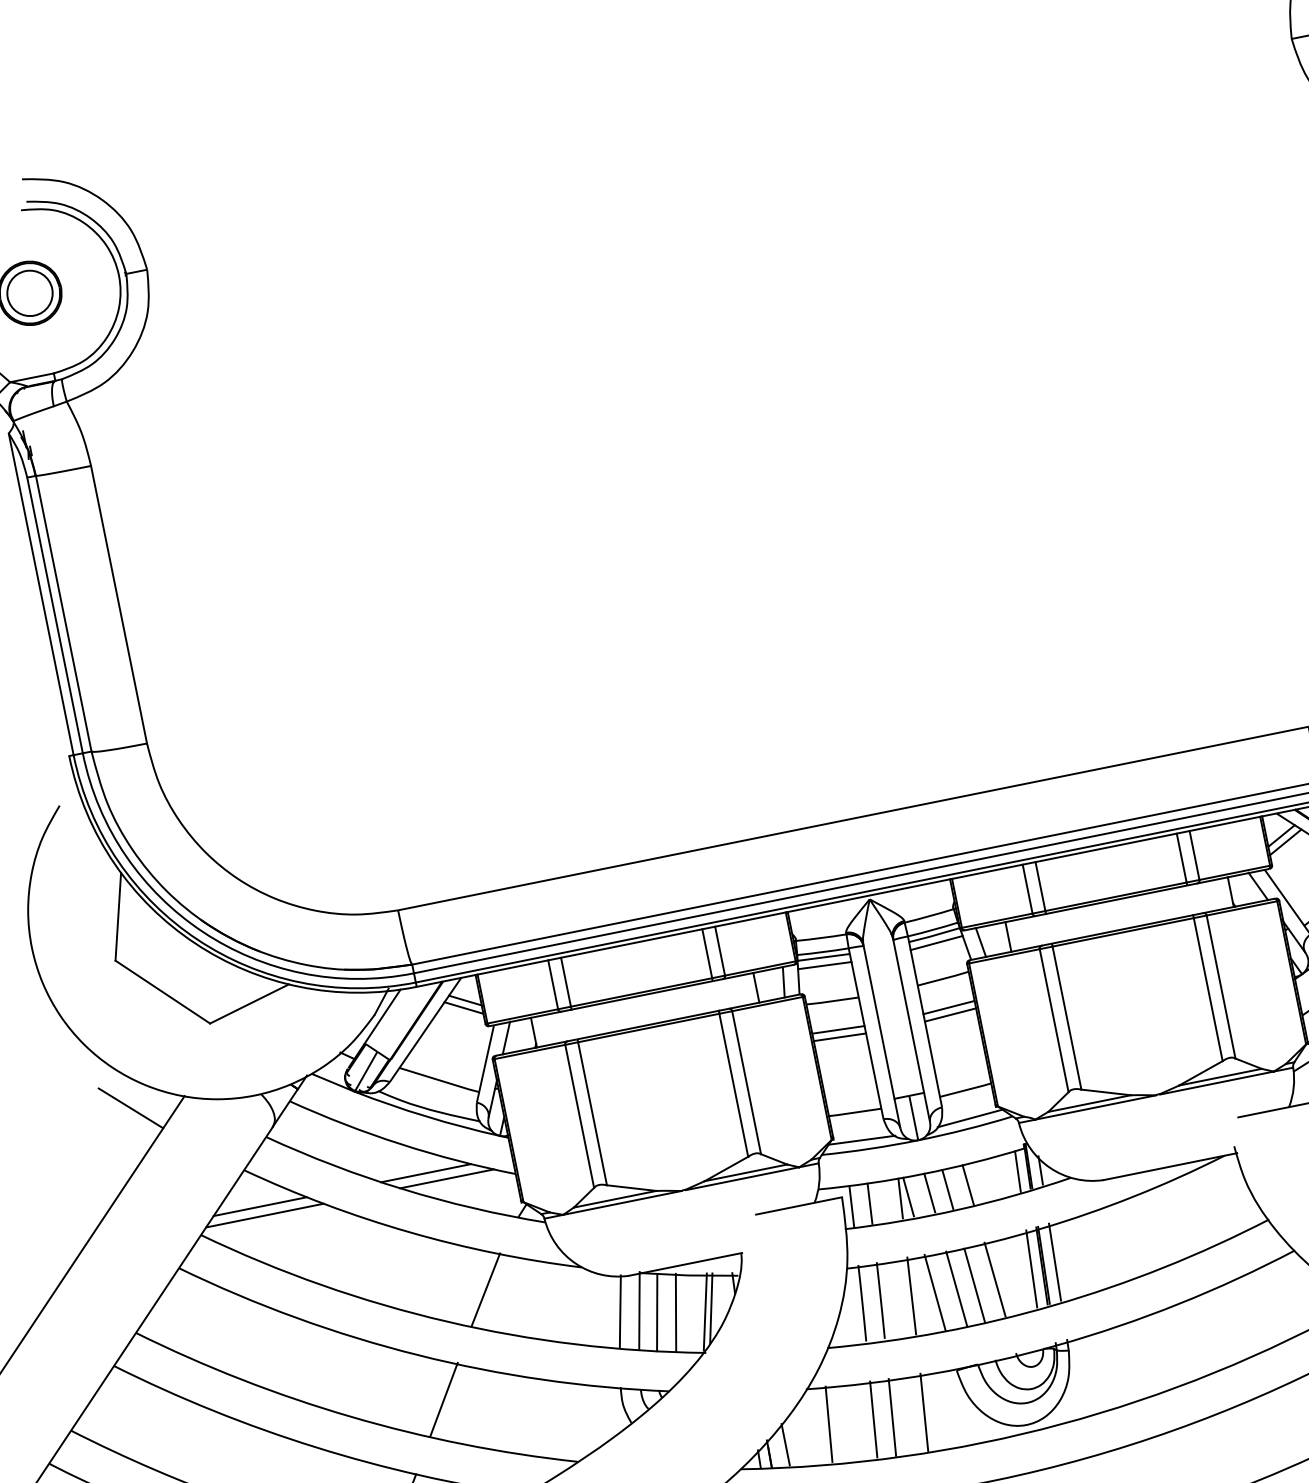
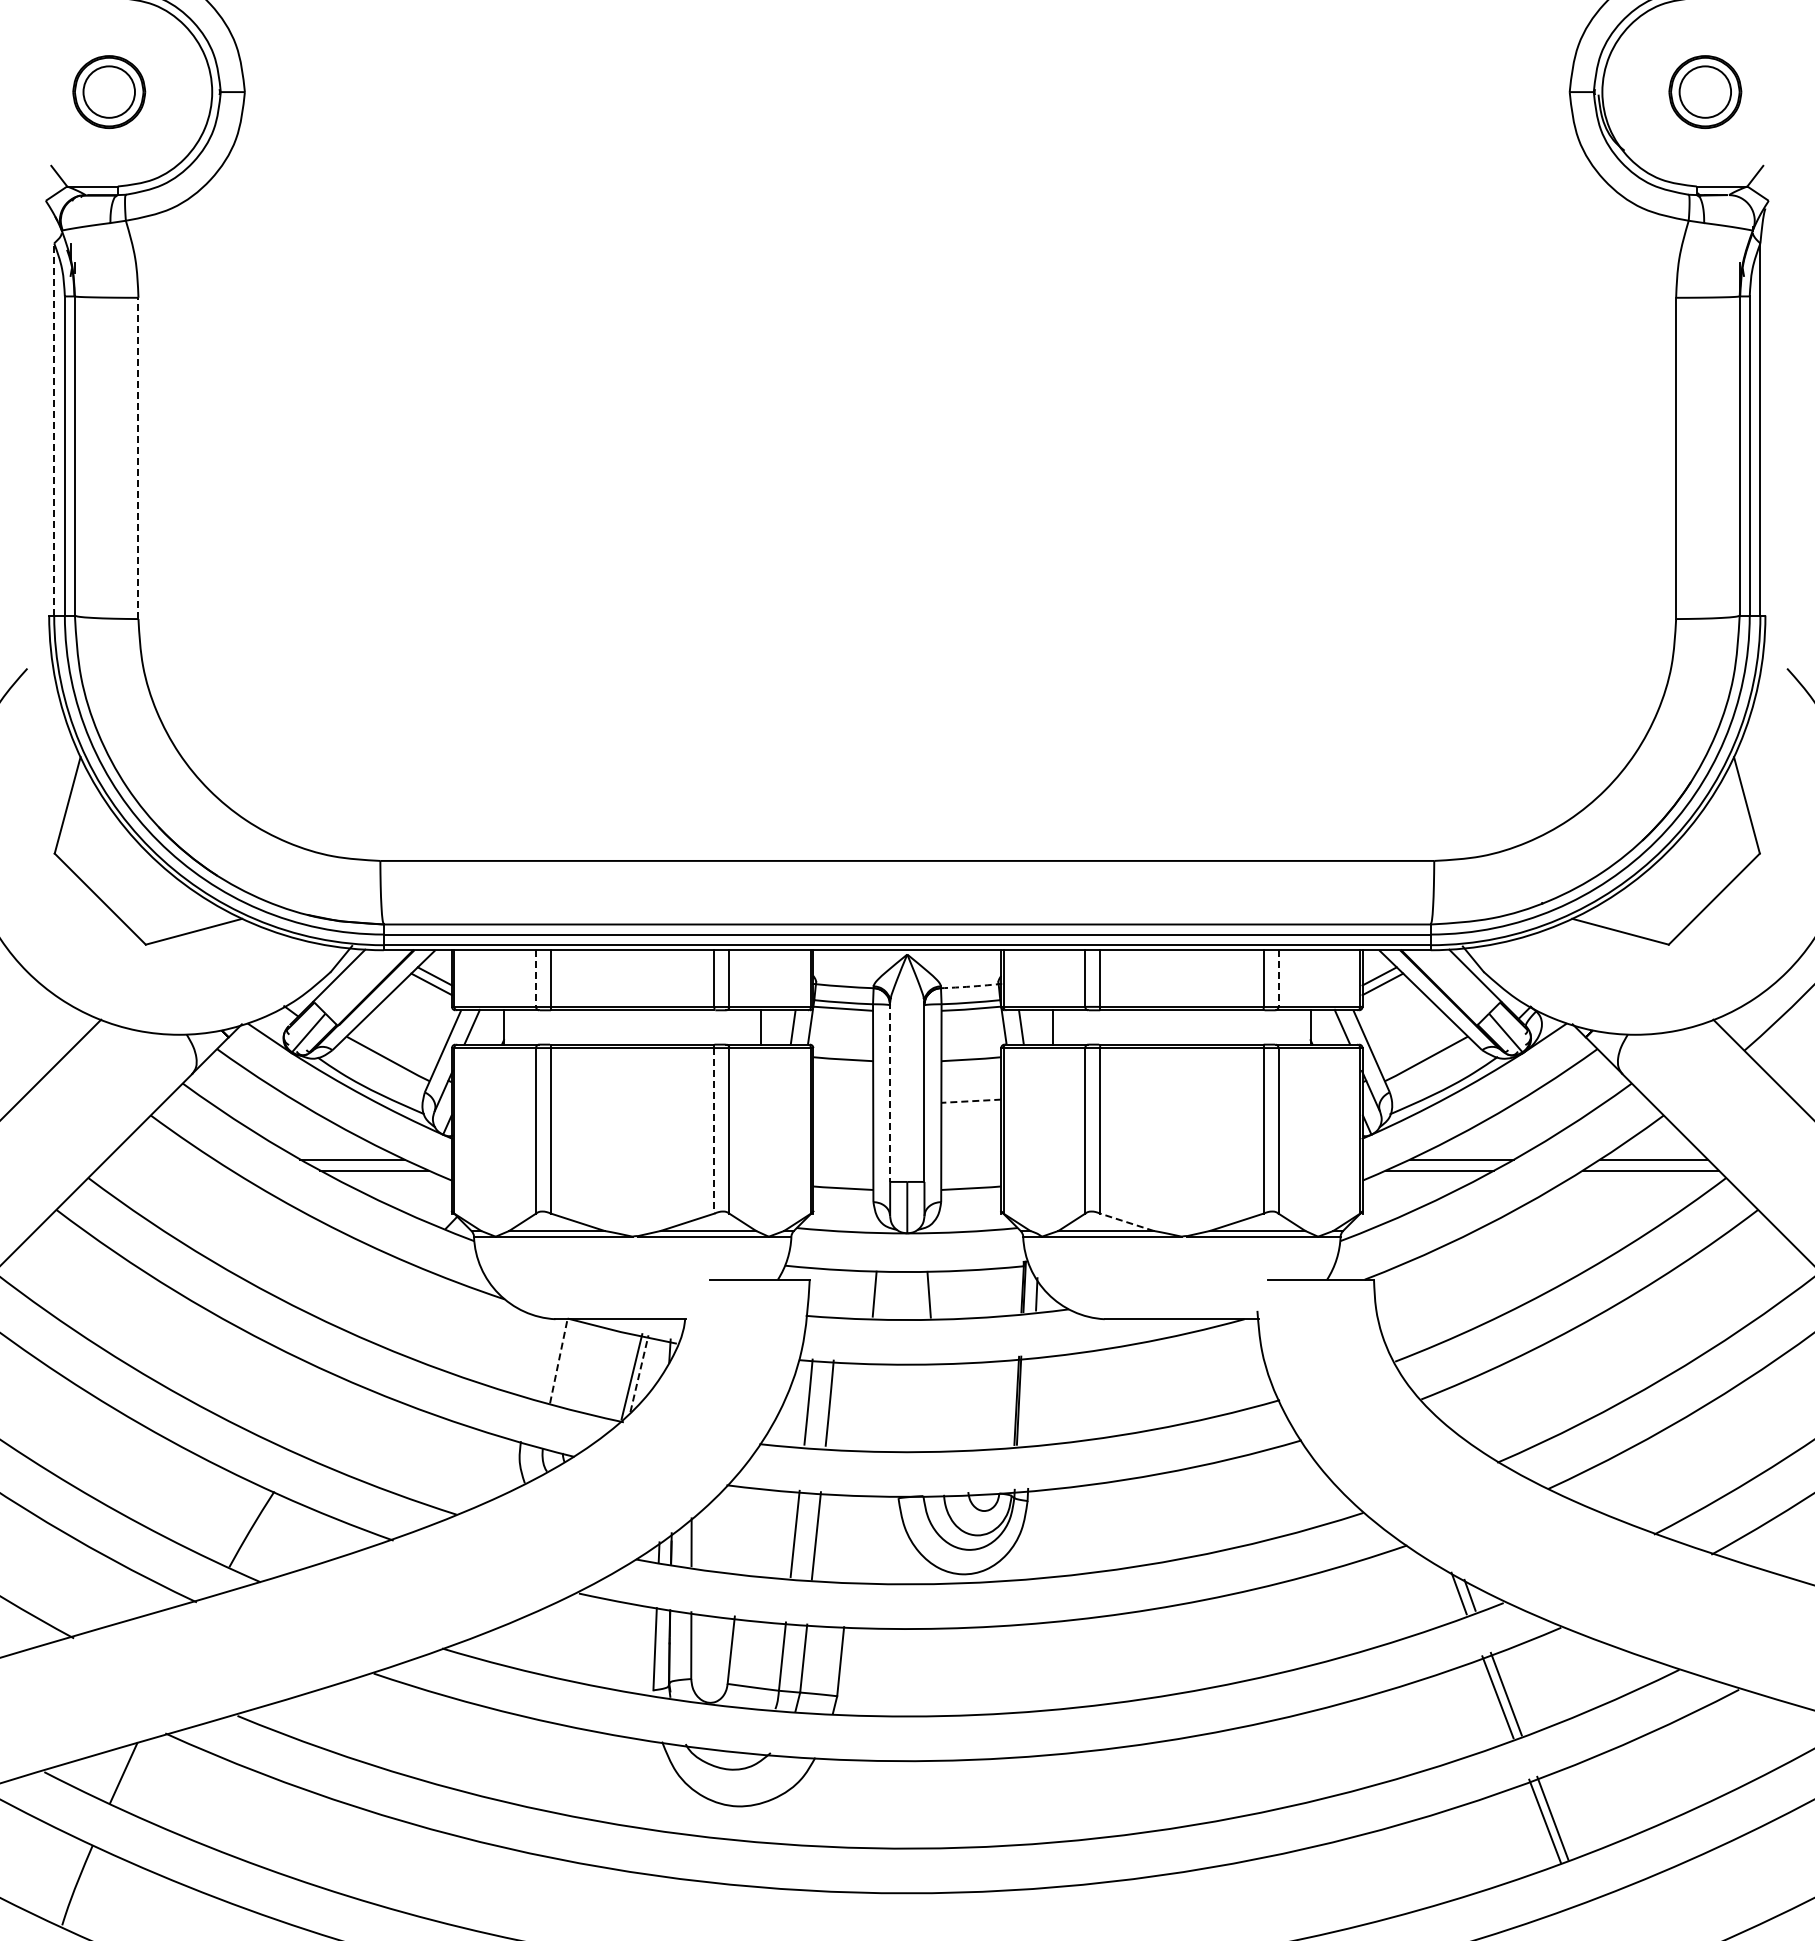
line: (41, 593) -> (54, 428), solid -> dashed
line: (119, 604) -> (138, 458), solid -> dashed
line: (1194, 856) -> (1278, 979), solid -> dashed
arc: (928, 916) -> (969, 986), solid -> dashed
line: (936, 943) -> (971, 1018), removed
line: (824, 965) -> (842, 1018), removed
line: (553, 985) -> (536, 979), solid -> dashed
line: (949, 1007) -> (971, 1092), removed
line: (950, 1015) -> (971, 1101), solid -> dashed
line: (879, 1021) -> (890, 1092), solid -> dashed
line: (838, 1029) -> (843, 1092), removed
line: (839, 1036) -> (843, 1100), removed
line: (733, 1085) -> (714, 1130), solid -> dashed
line: (1105, 1092) -> (1126, 1222), solid -> dashed
line: (130, 1107) -> (38, 1020), removed
line: (969, 1118) -> (969, 1220), removed
line: (861, 1140) -> (844, 1220), removed
line: (1017, 1171) -> (1010, 1290), removed
line: (967, 1185) -> (952, 1294), removed
line: (929, 1193) -> (907, 1294), removed
line: (908, 1196) -> (883, 1293), removed
line: (870, 1204) -> (839, 1293), removed
line: (851, 1205) -> (818, 1291), removed
line: (260, 1206) -> (160, 1159), removed
line: (264, 1215) -> (163, 1170), removed
line: (1055, 1262) -> (1032, 1399), removed
line: (1031, 1268) -> (1004, 1401), removed
line: (995, 1279) -> (961, 1405), removed
line: (974, 1285) -> (937, 1407), removed
line: (485, 1289) -> (392, 1302), removed
line: (956, 1289) -> (916, 1407), removed
line: (934, 1292) -> (891, 1406), removed
line: (911, 1295) -> (864, 1404), removed
line: (711, 1308) -> (639, 1373), solid -> dashed
line: (639, 1310) -> (558, 1360), solid -> dashed
line: (620, 1311) -> (537, 1356), removed
line: (657, 1312) -> (578, 1366), removed
line: (675, 1312) -> (598, 1370), removed
line: (443, 1399) -> (321, 1415), removed
line: (923, 1412) -> (852, 1537), removed
line: (829, 1423) -> (744, 1528), removed

